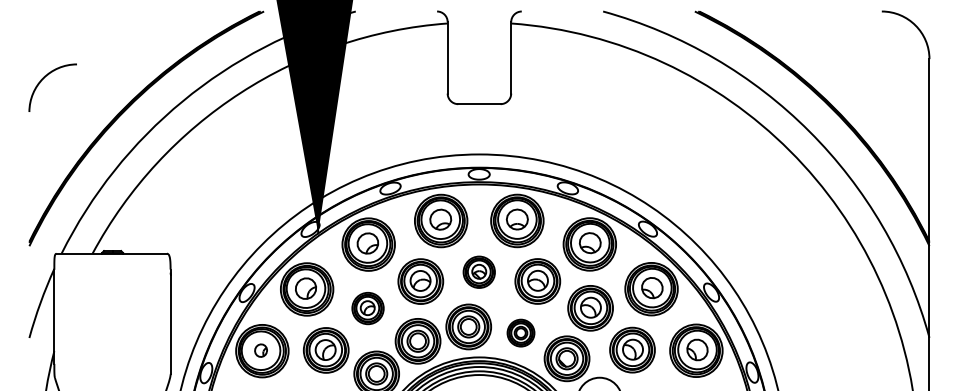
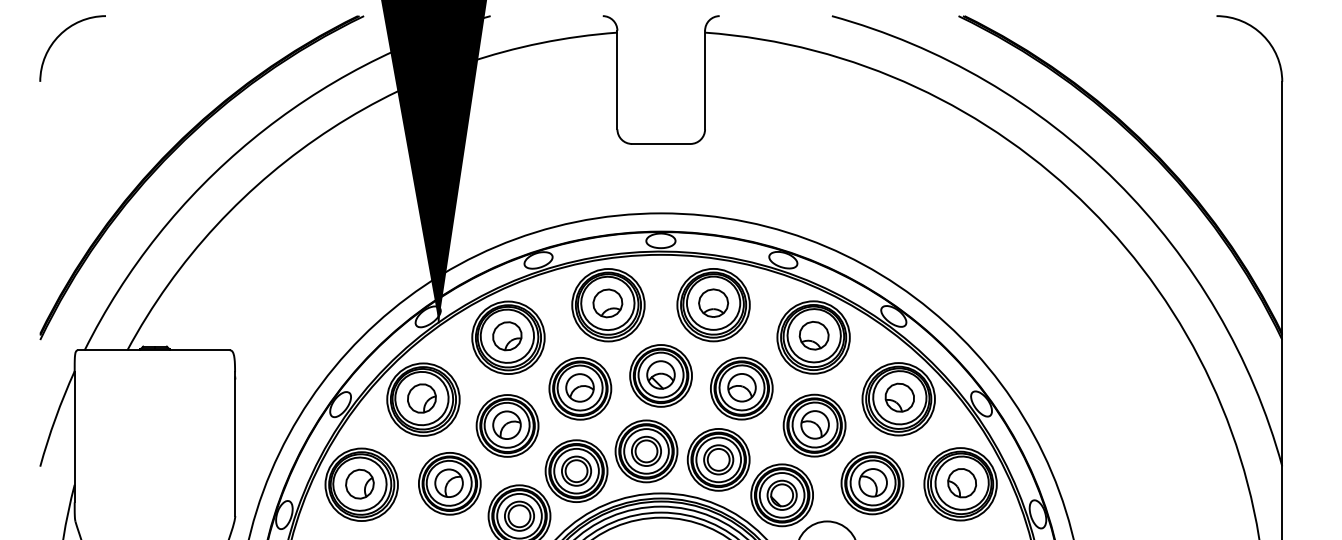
arc: (41, 81) -> (57, 39), moved
part: (478, 271) -> (660, 375), size x1.43
part: (368, 308) -> (507, 425), size x1.43
part: (520, 332) -> (718, 459), size x1.67
part: (260, 350) -> (359, 483), size x1.67

